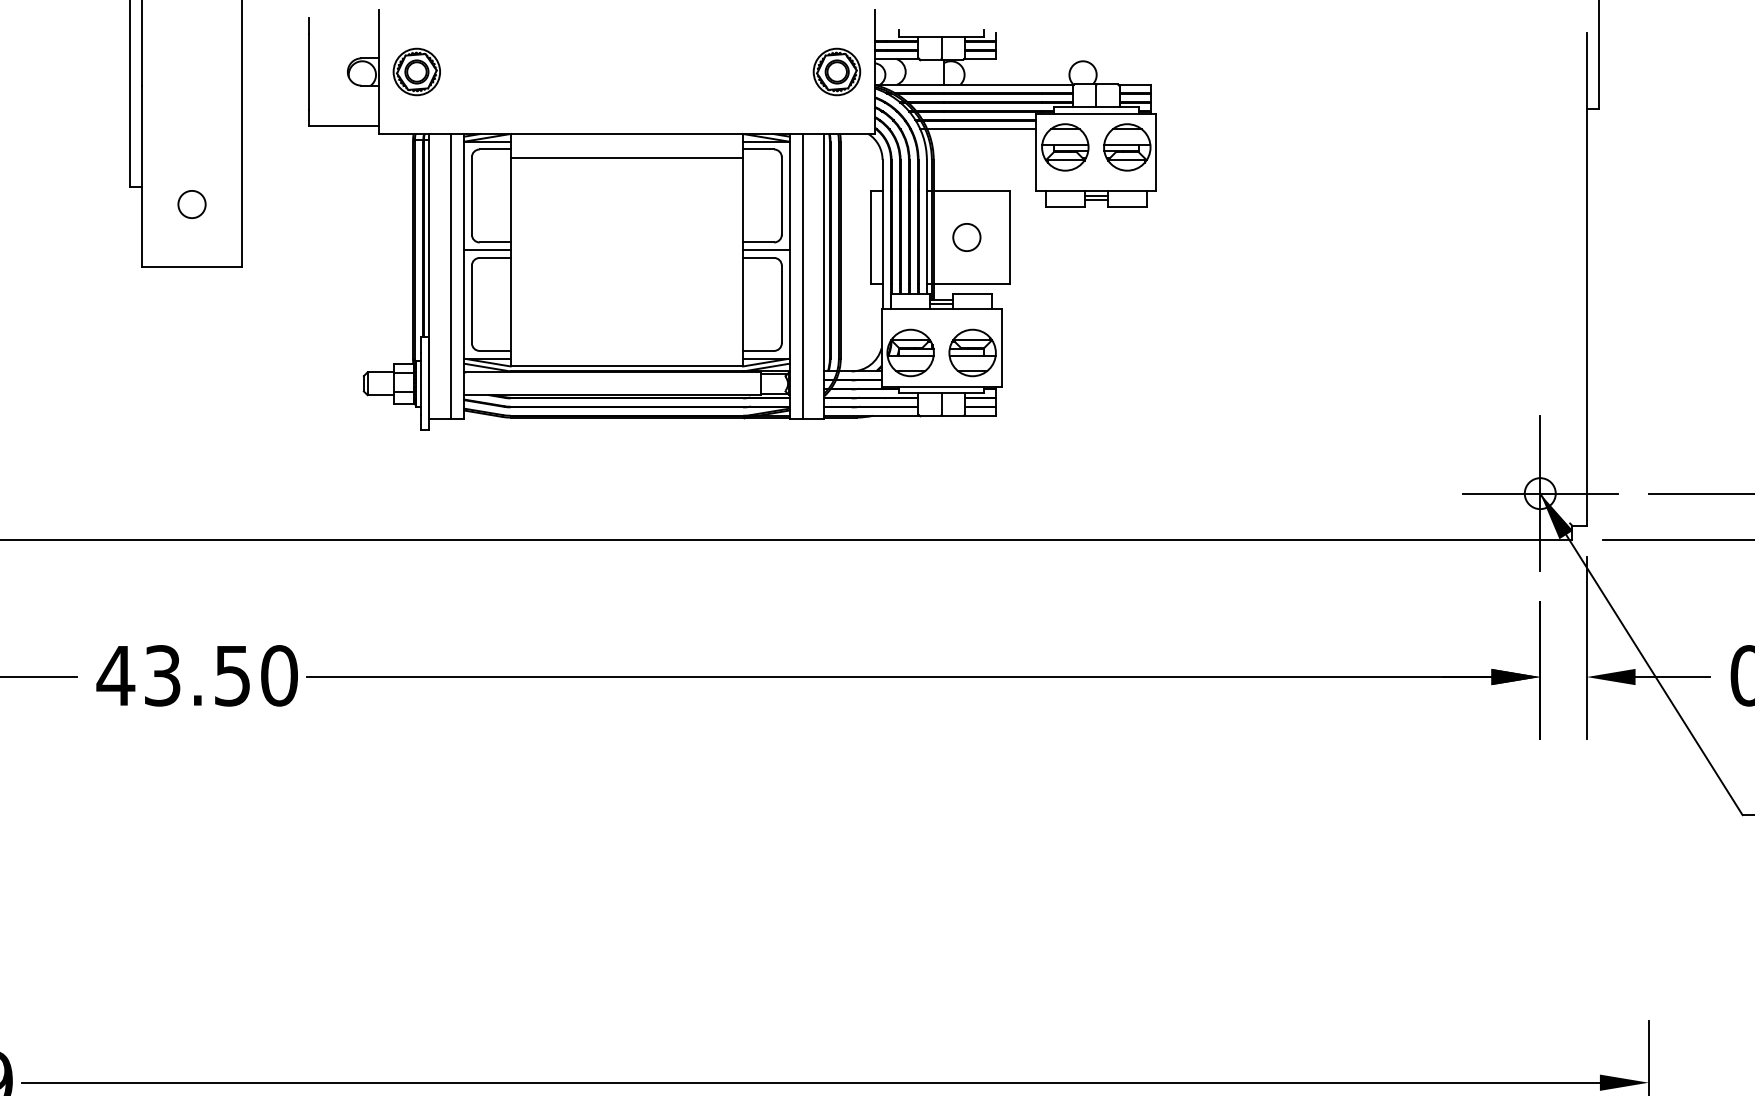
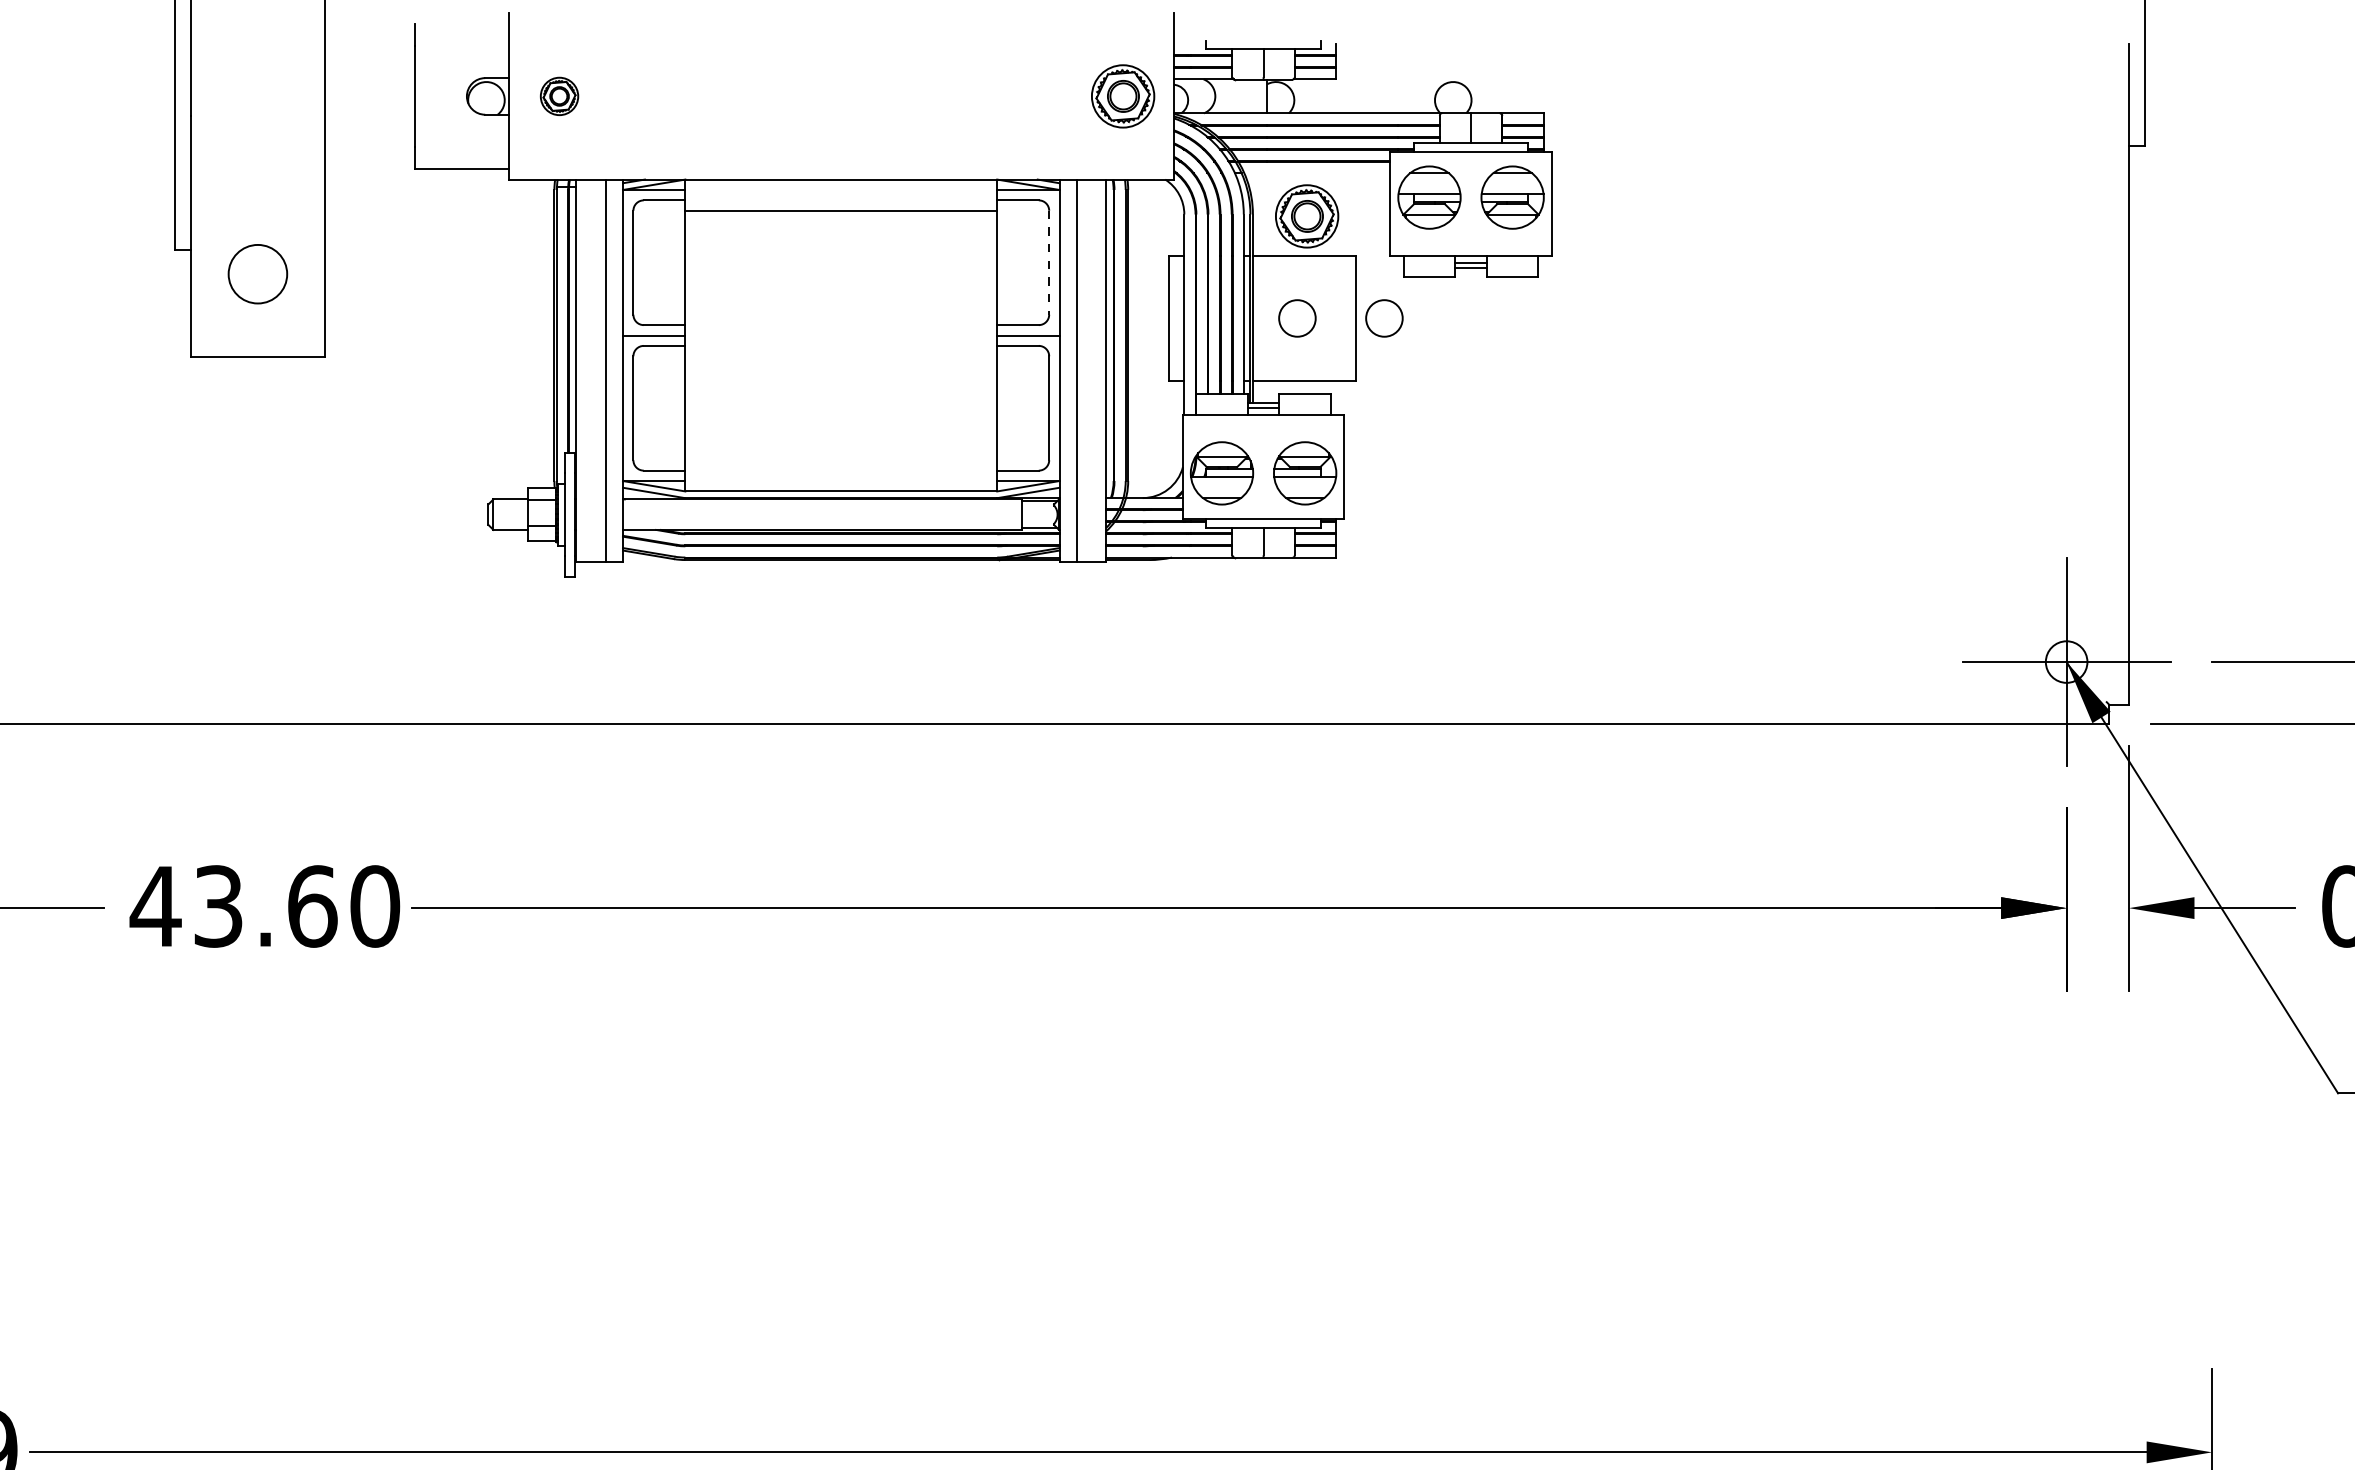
part: (416, 72) -> (559, 96), size x0.6
line: (981, 128) -> (1317, 172), removed
part: (974, 161) -> (1307, 216), added
line: (782, 195) -> (1049, 262), solid -> dashed
circle: (191, 203) -> (257, 273), size x1.6
circle: (1031, 237) -> (1384, 318), added
text: (232, 675) -> (312, 906), 43.50 -> 43.60

